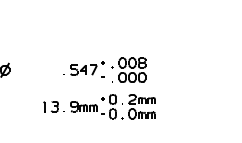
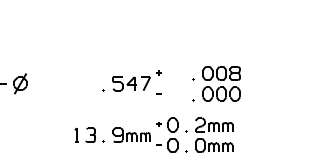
part: (128, 69) -> (216, 82), moved

